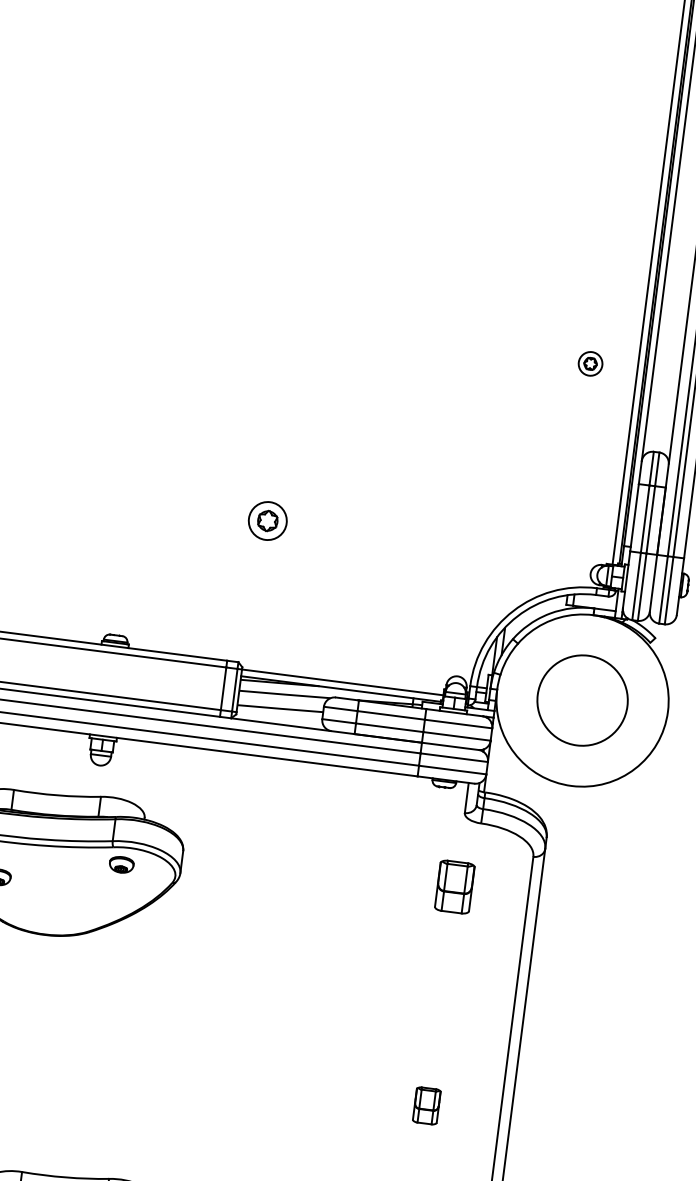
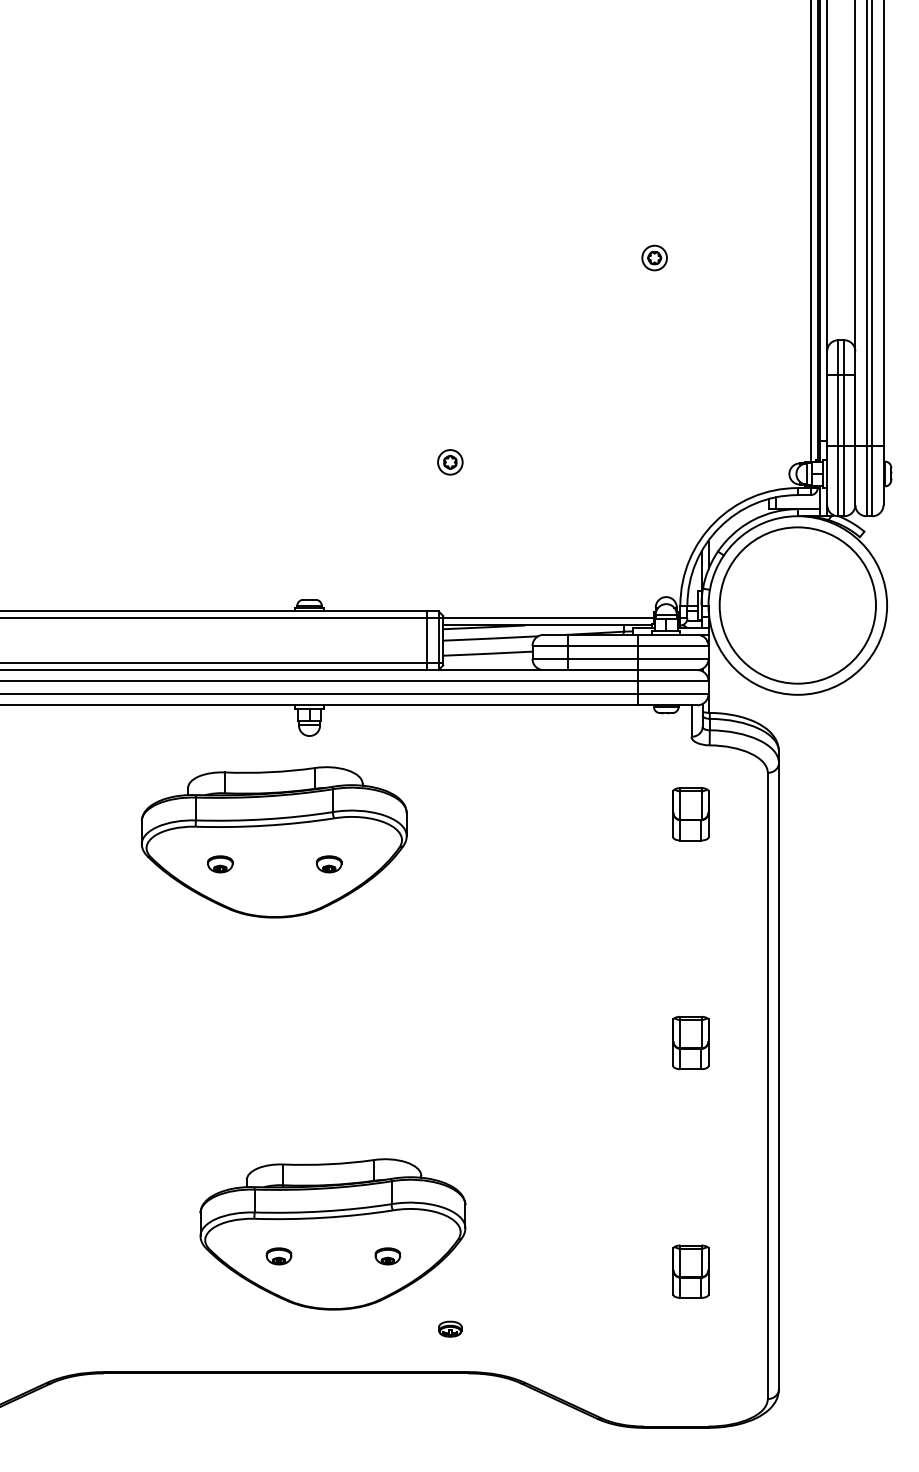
part: (590, 363) -> (654, 257), moved
part: (268, 521) -> (450, 462), size x0.62
circle: (582, 700) -> (797, 605), size x1.67
part: (121, 865) -> (329, 864), moved
part: (426, 1106) -> (690, 1043), size x1.43

